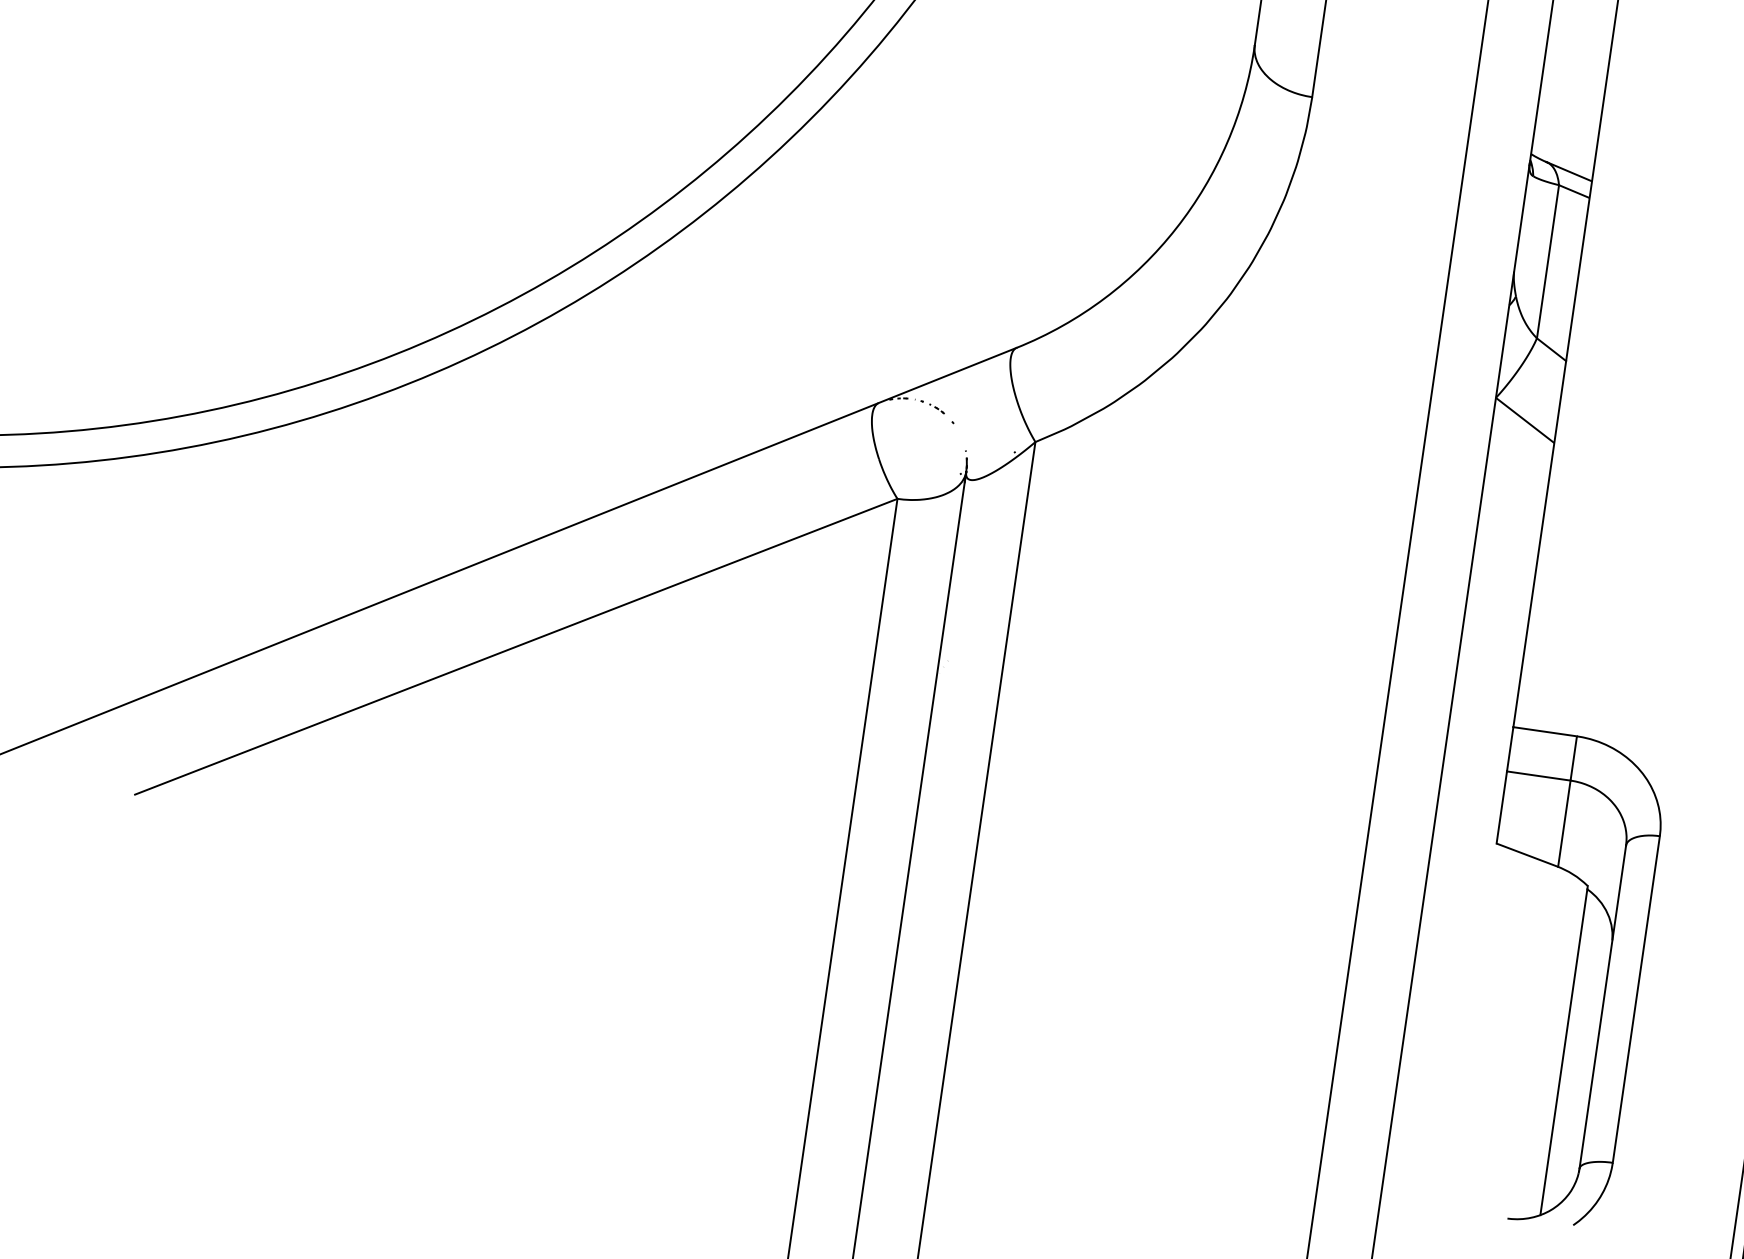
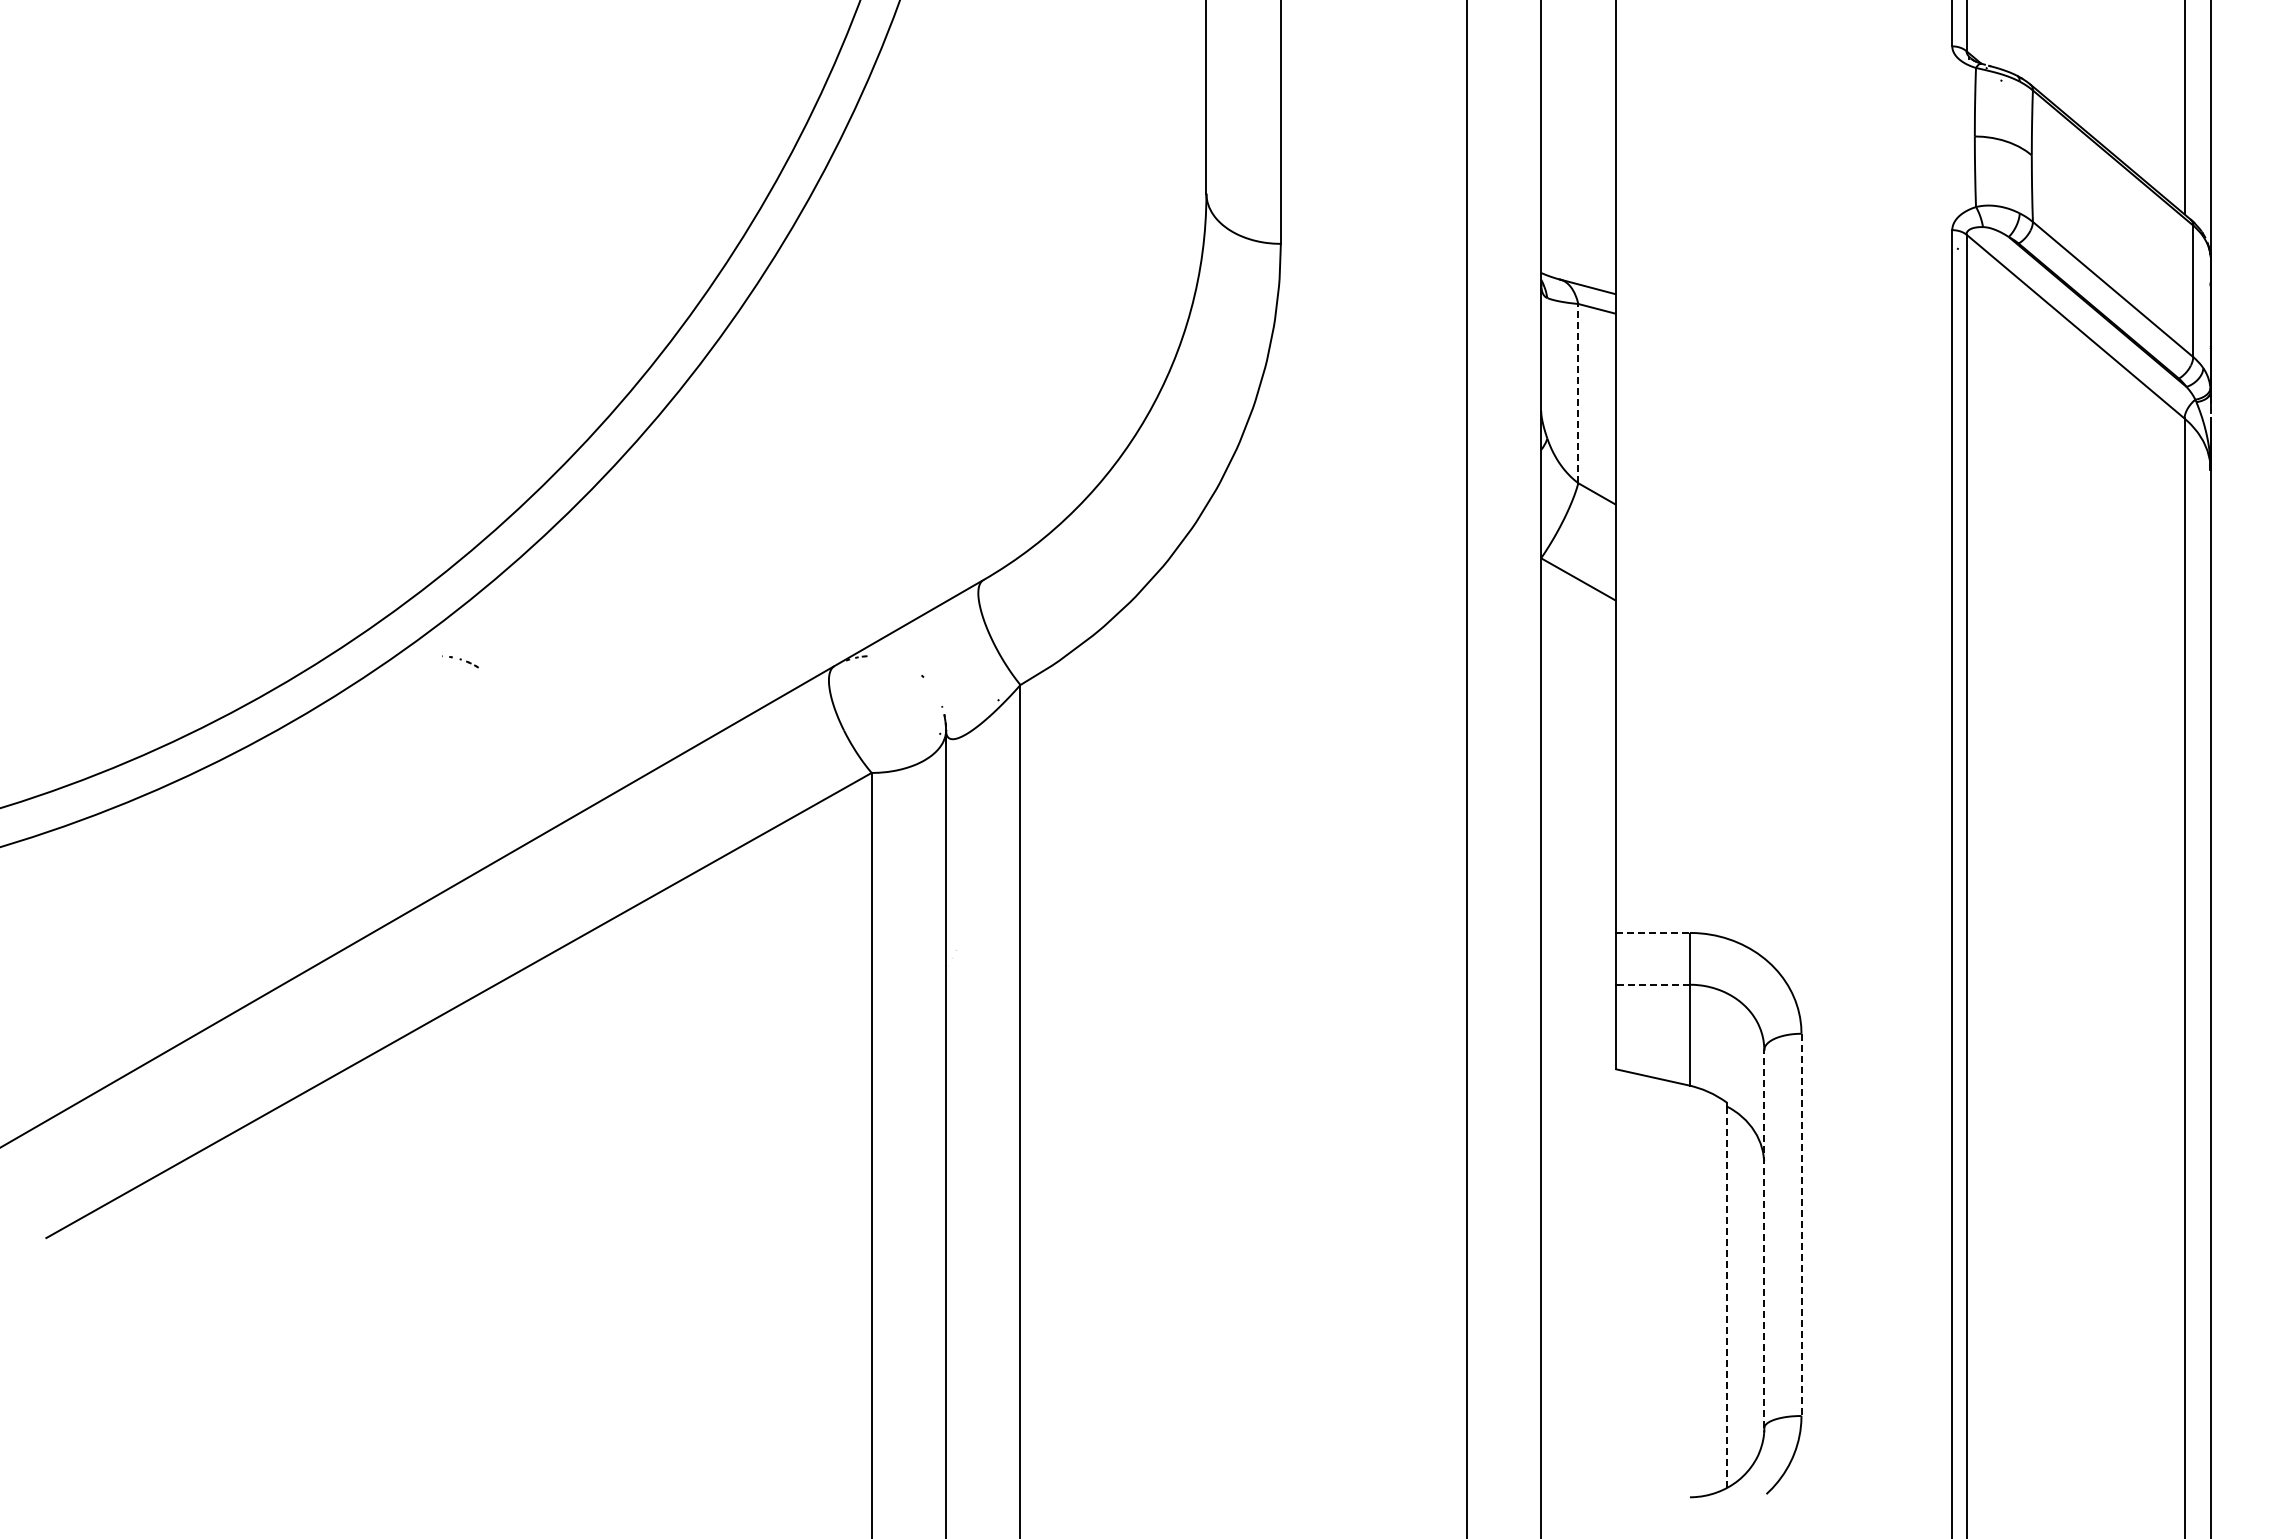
line: (1548, 261) -> (1578, 393), solid -> dashed
part: (929, 406) -> (460, 661), moved
line: (1545, 731) -> (1653, 932), solid -> dashed
line: (1538, 775) -> (1652, 984), solid -> dashed
line: (1636, 1000) -> (1801, 1225), solid -> dashed
line: (1602, 1007) -> (1764, 1239), solid -> dashed
line: (1564, 1052) -> (1727, 1297), solid -> dashed

